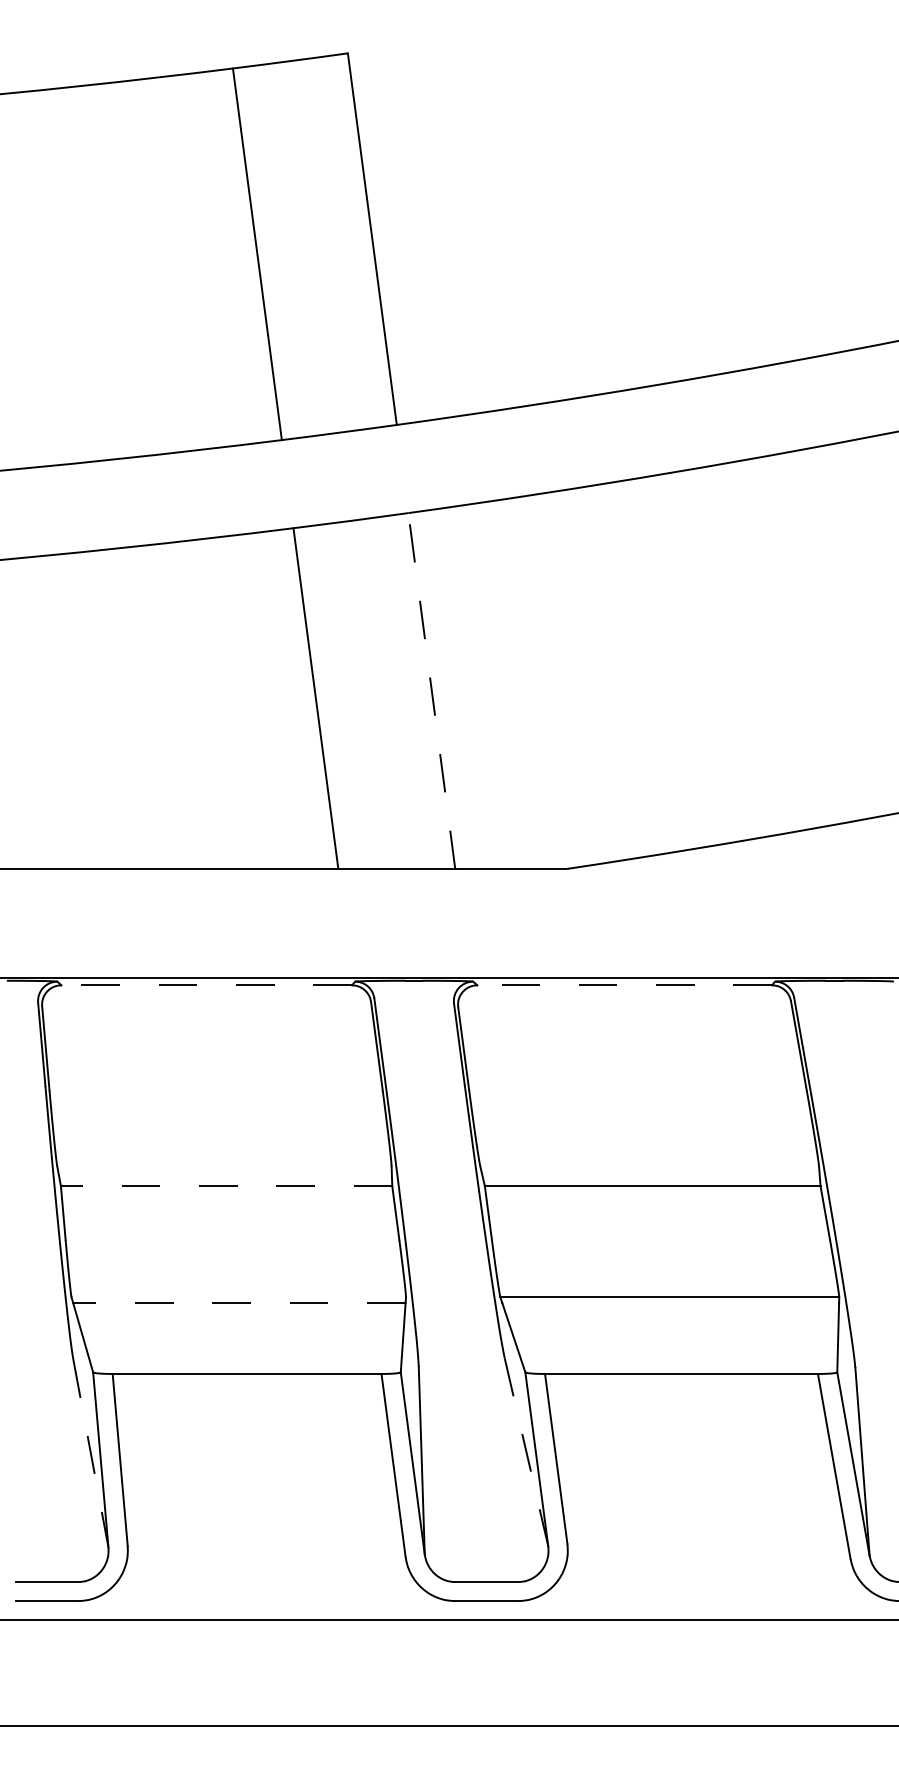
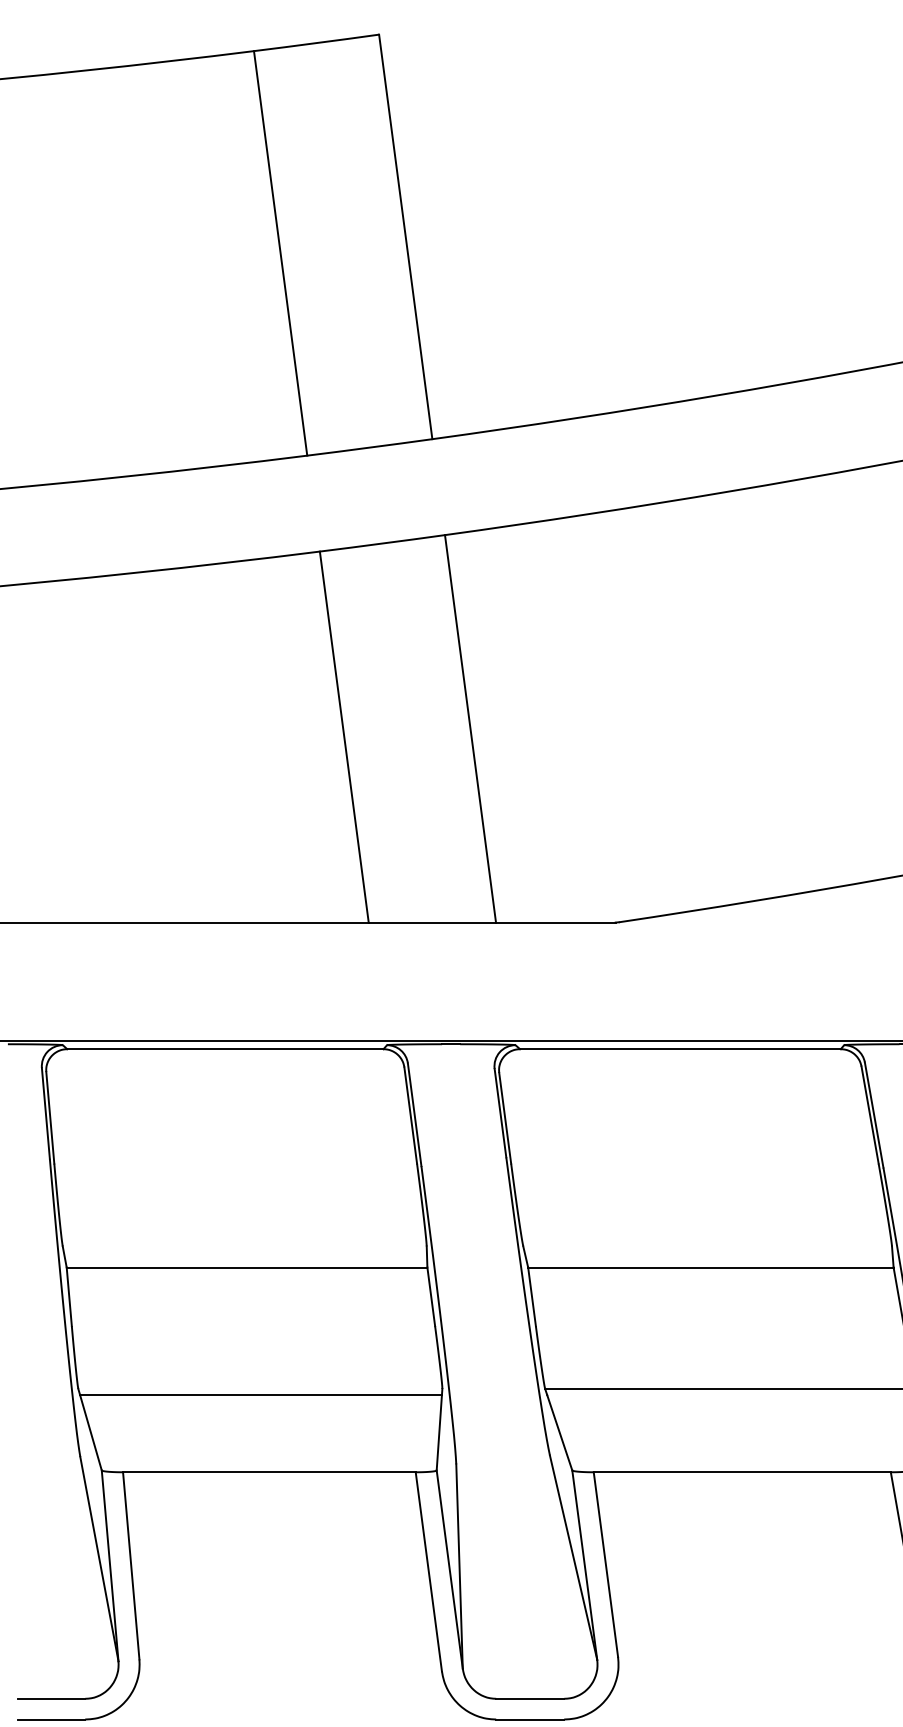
line: (431, 690) -> (470, 728), dashed -> solid
line: (206, 985) -> (225, 1049), dashed -> solid
line: (624, 985) -> (680, 1049), dashed -> solid
line: (226, 1185) -> (246, 1267), dashed -> solid
line: (238, 1302) -> (260, 1394), dashed -> solid
line: (526, 1452) -> (573, 1557), dashed -> solid
line: (91, 1454) -> (100, 1559), dashed -> solid

